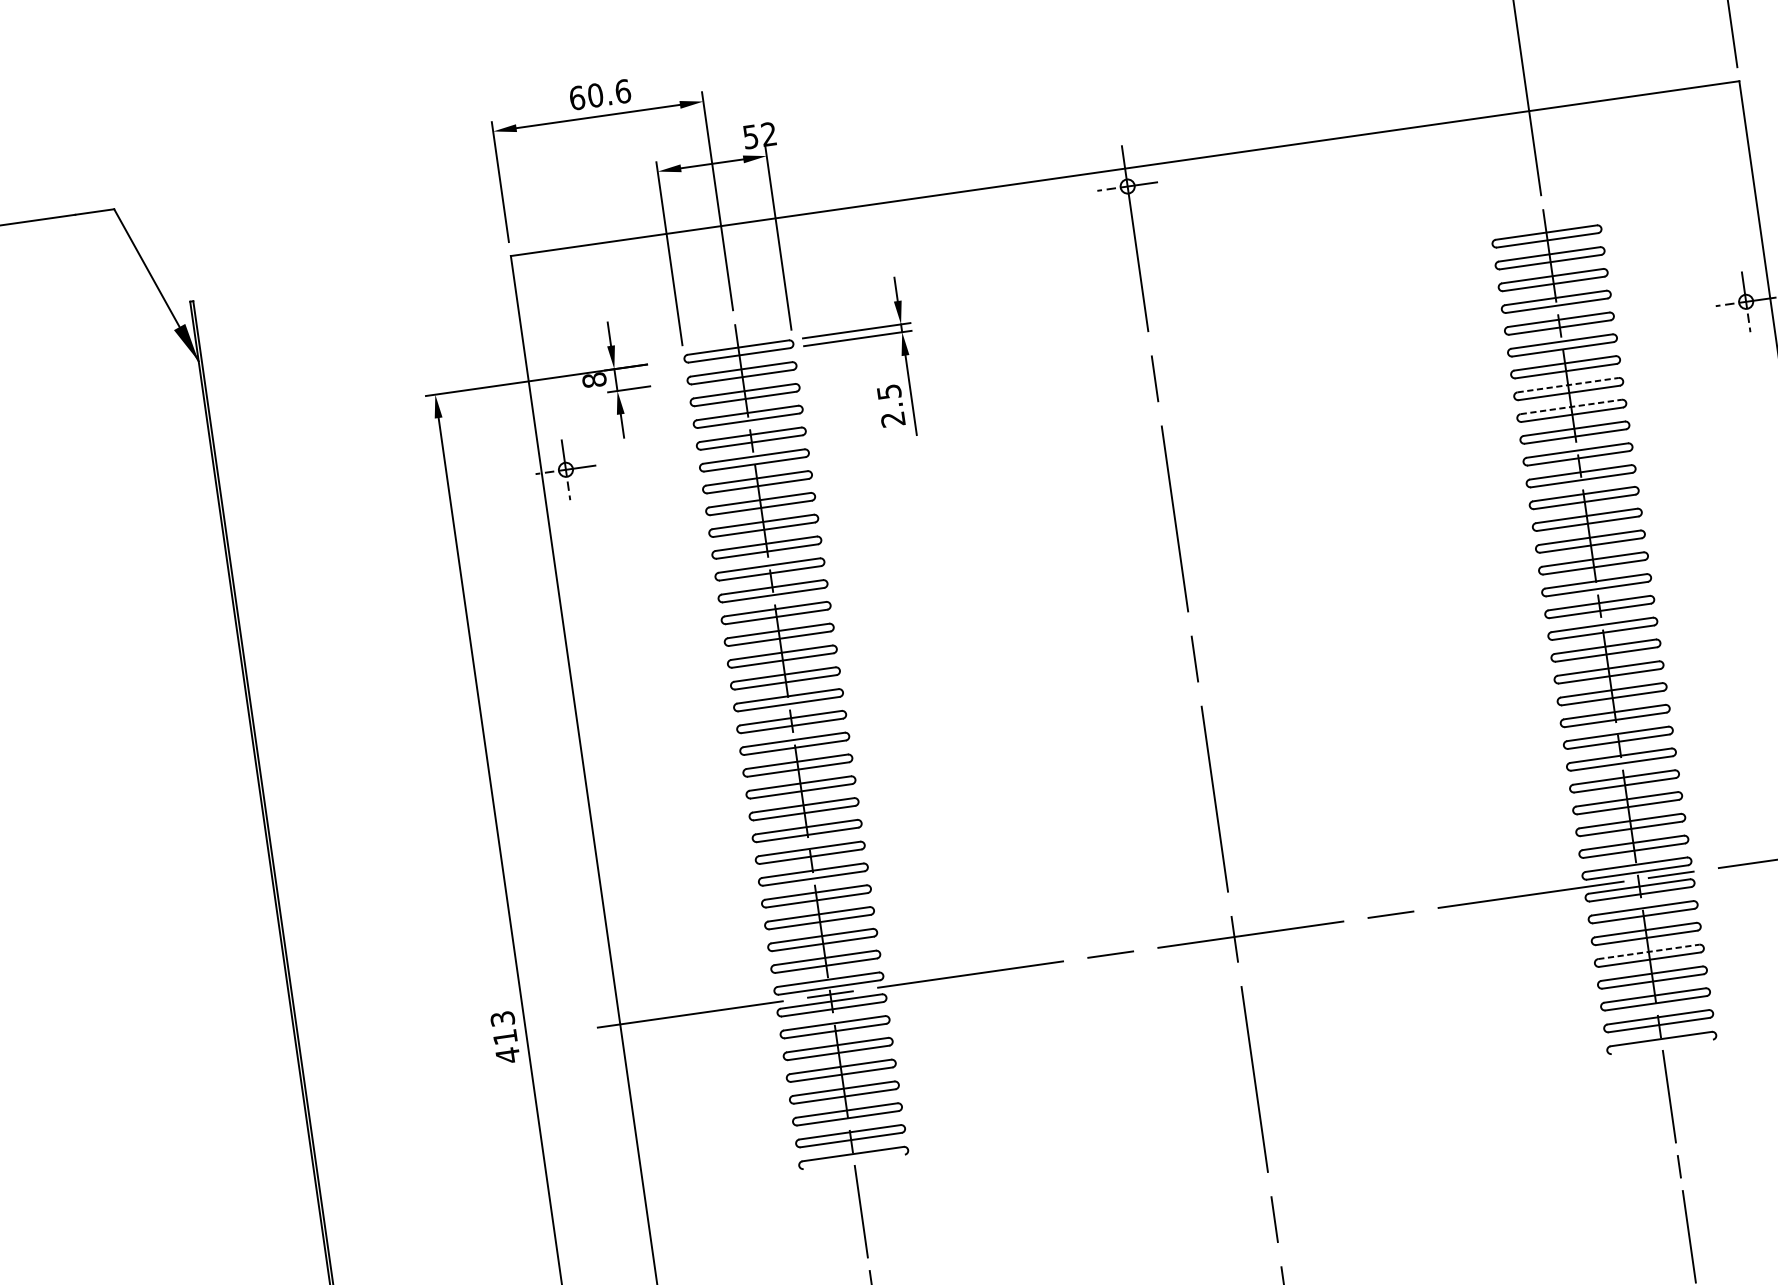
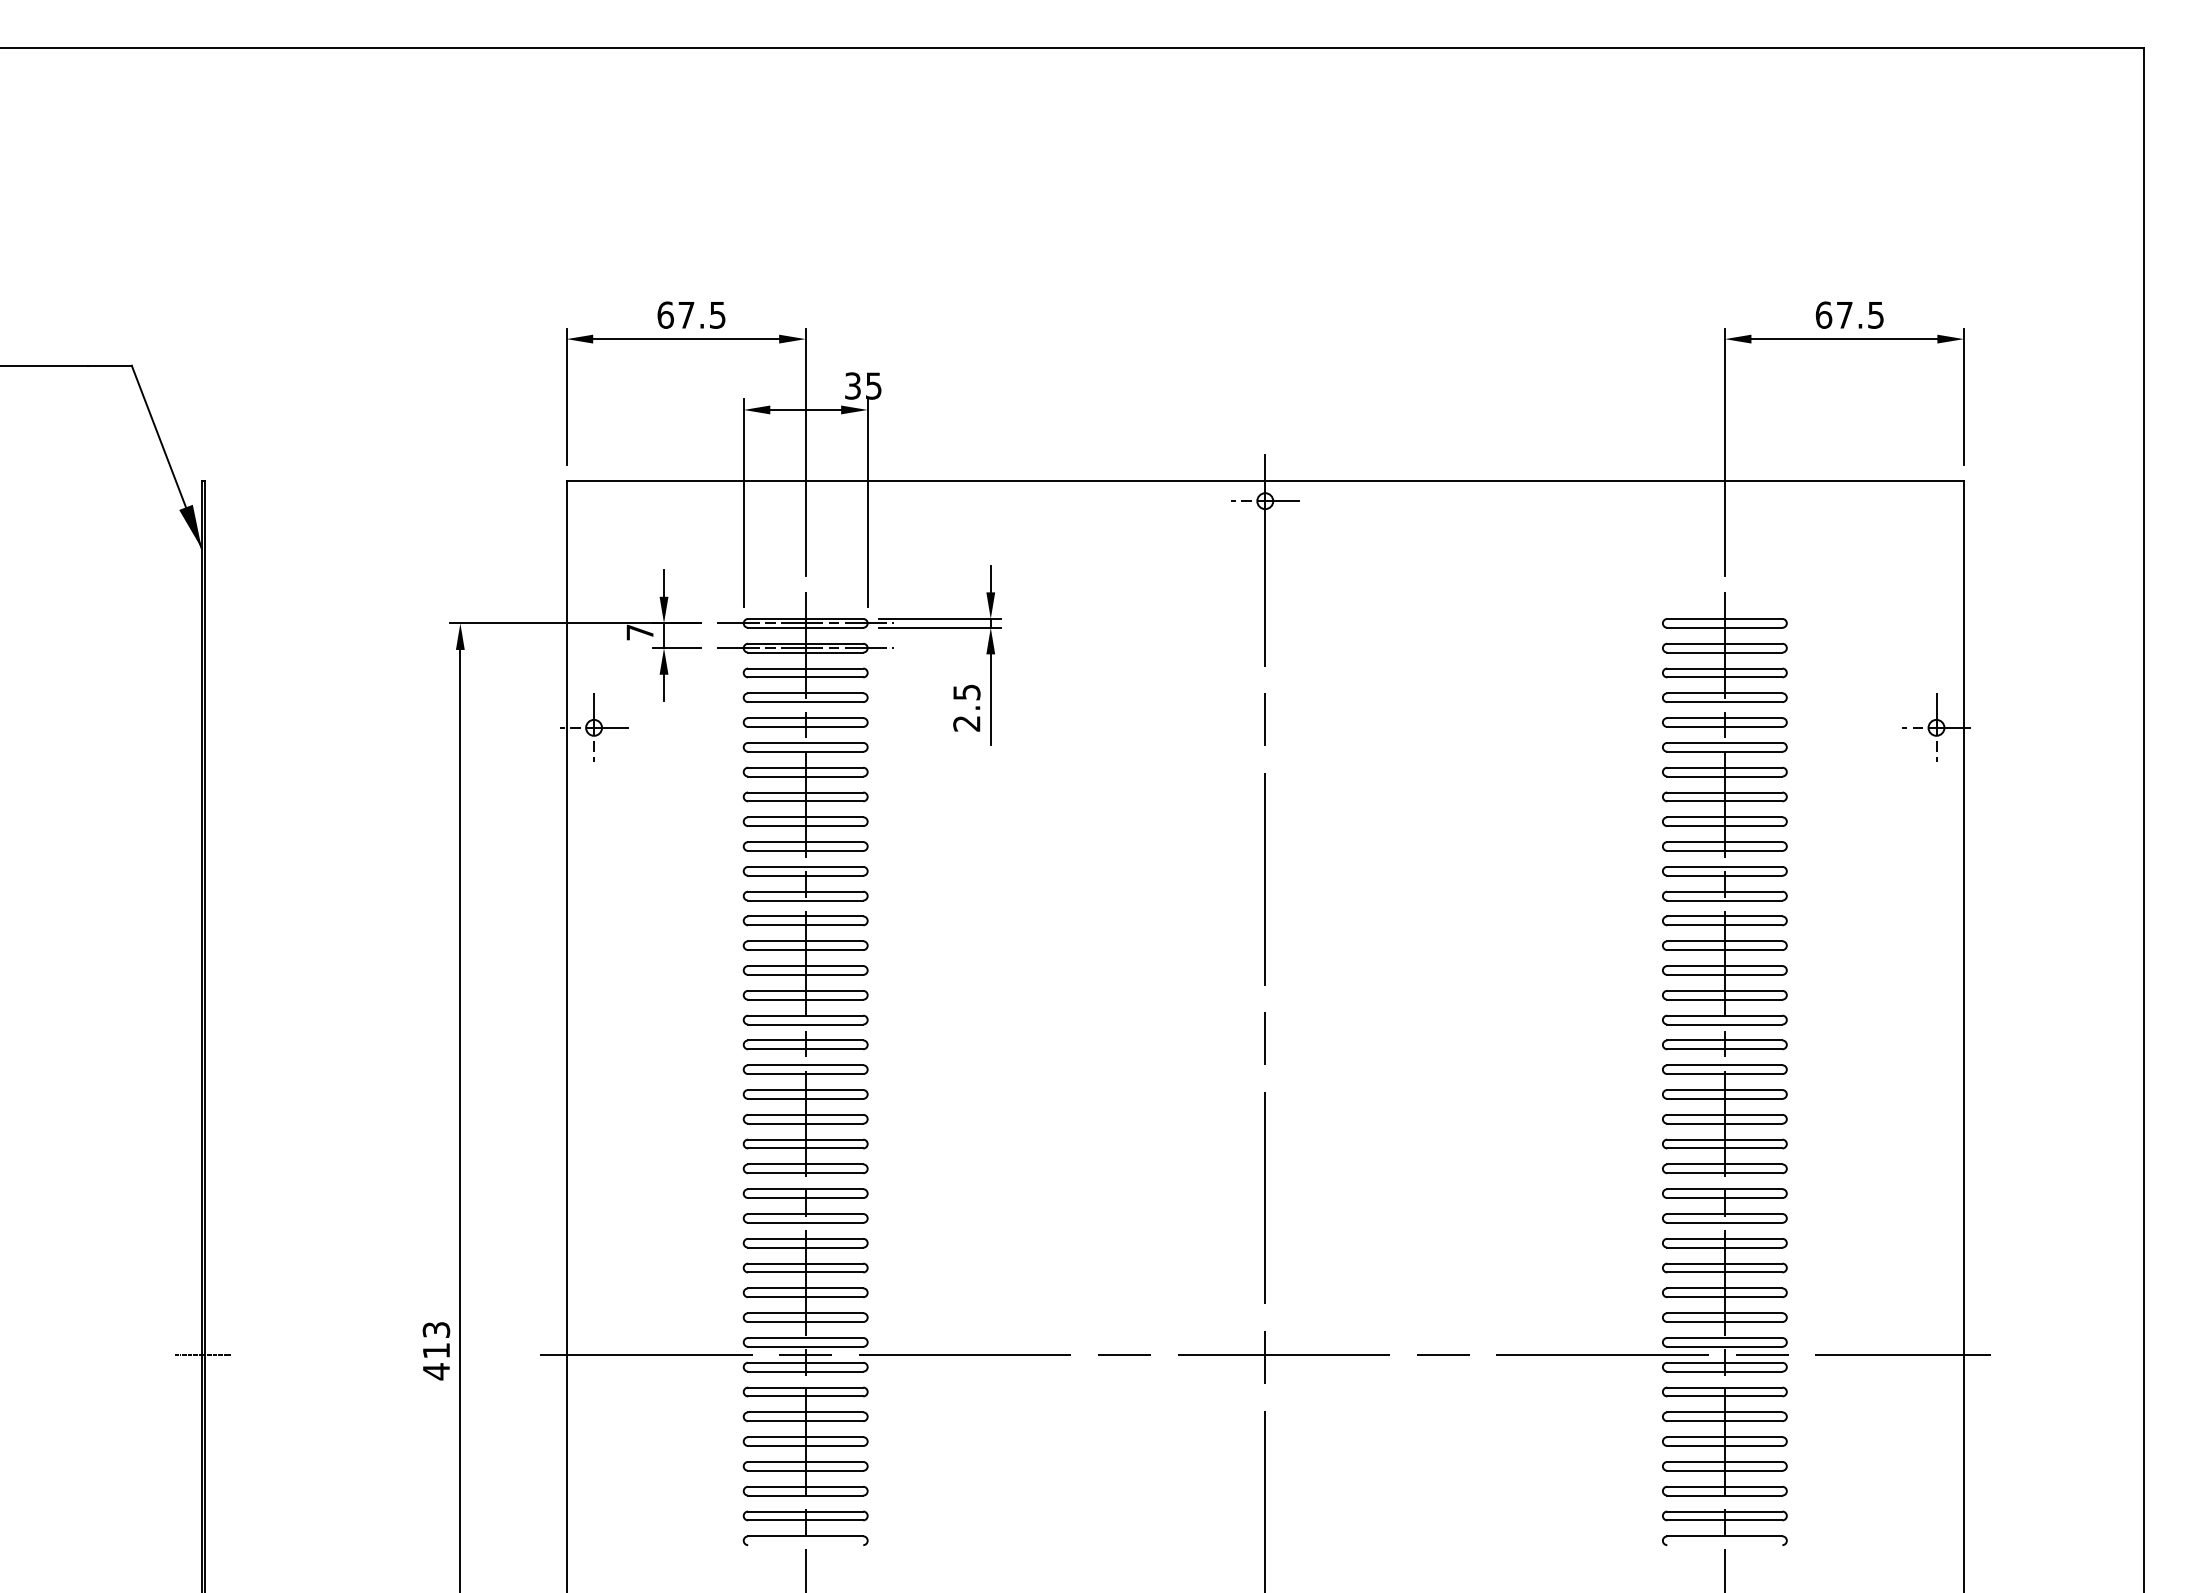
text: (609, 92) -> (702, 314), 60.6 -> 67.5
text: (759, 135) -> (863, 385), 52 -> 35
line: (738, 351) -> (805, 623), added
line: (741, 373) -> (805, 648), added
text: (593, 380) -> (639, 632), 8 -> 7
line: (1567, 385) -> (1724, 792), dashed -> solid
line: (1570, 407) -> (1724, 817), dashed -> solid
line: (1648, 952) -> (1724, 1437), dashed -> solid
line: (300, 1069) -> (203, 1354), added

